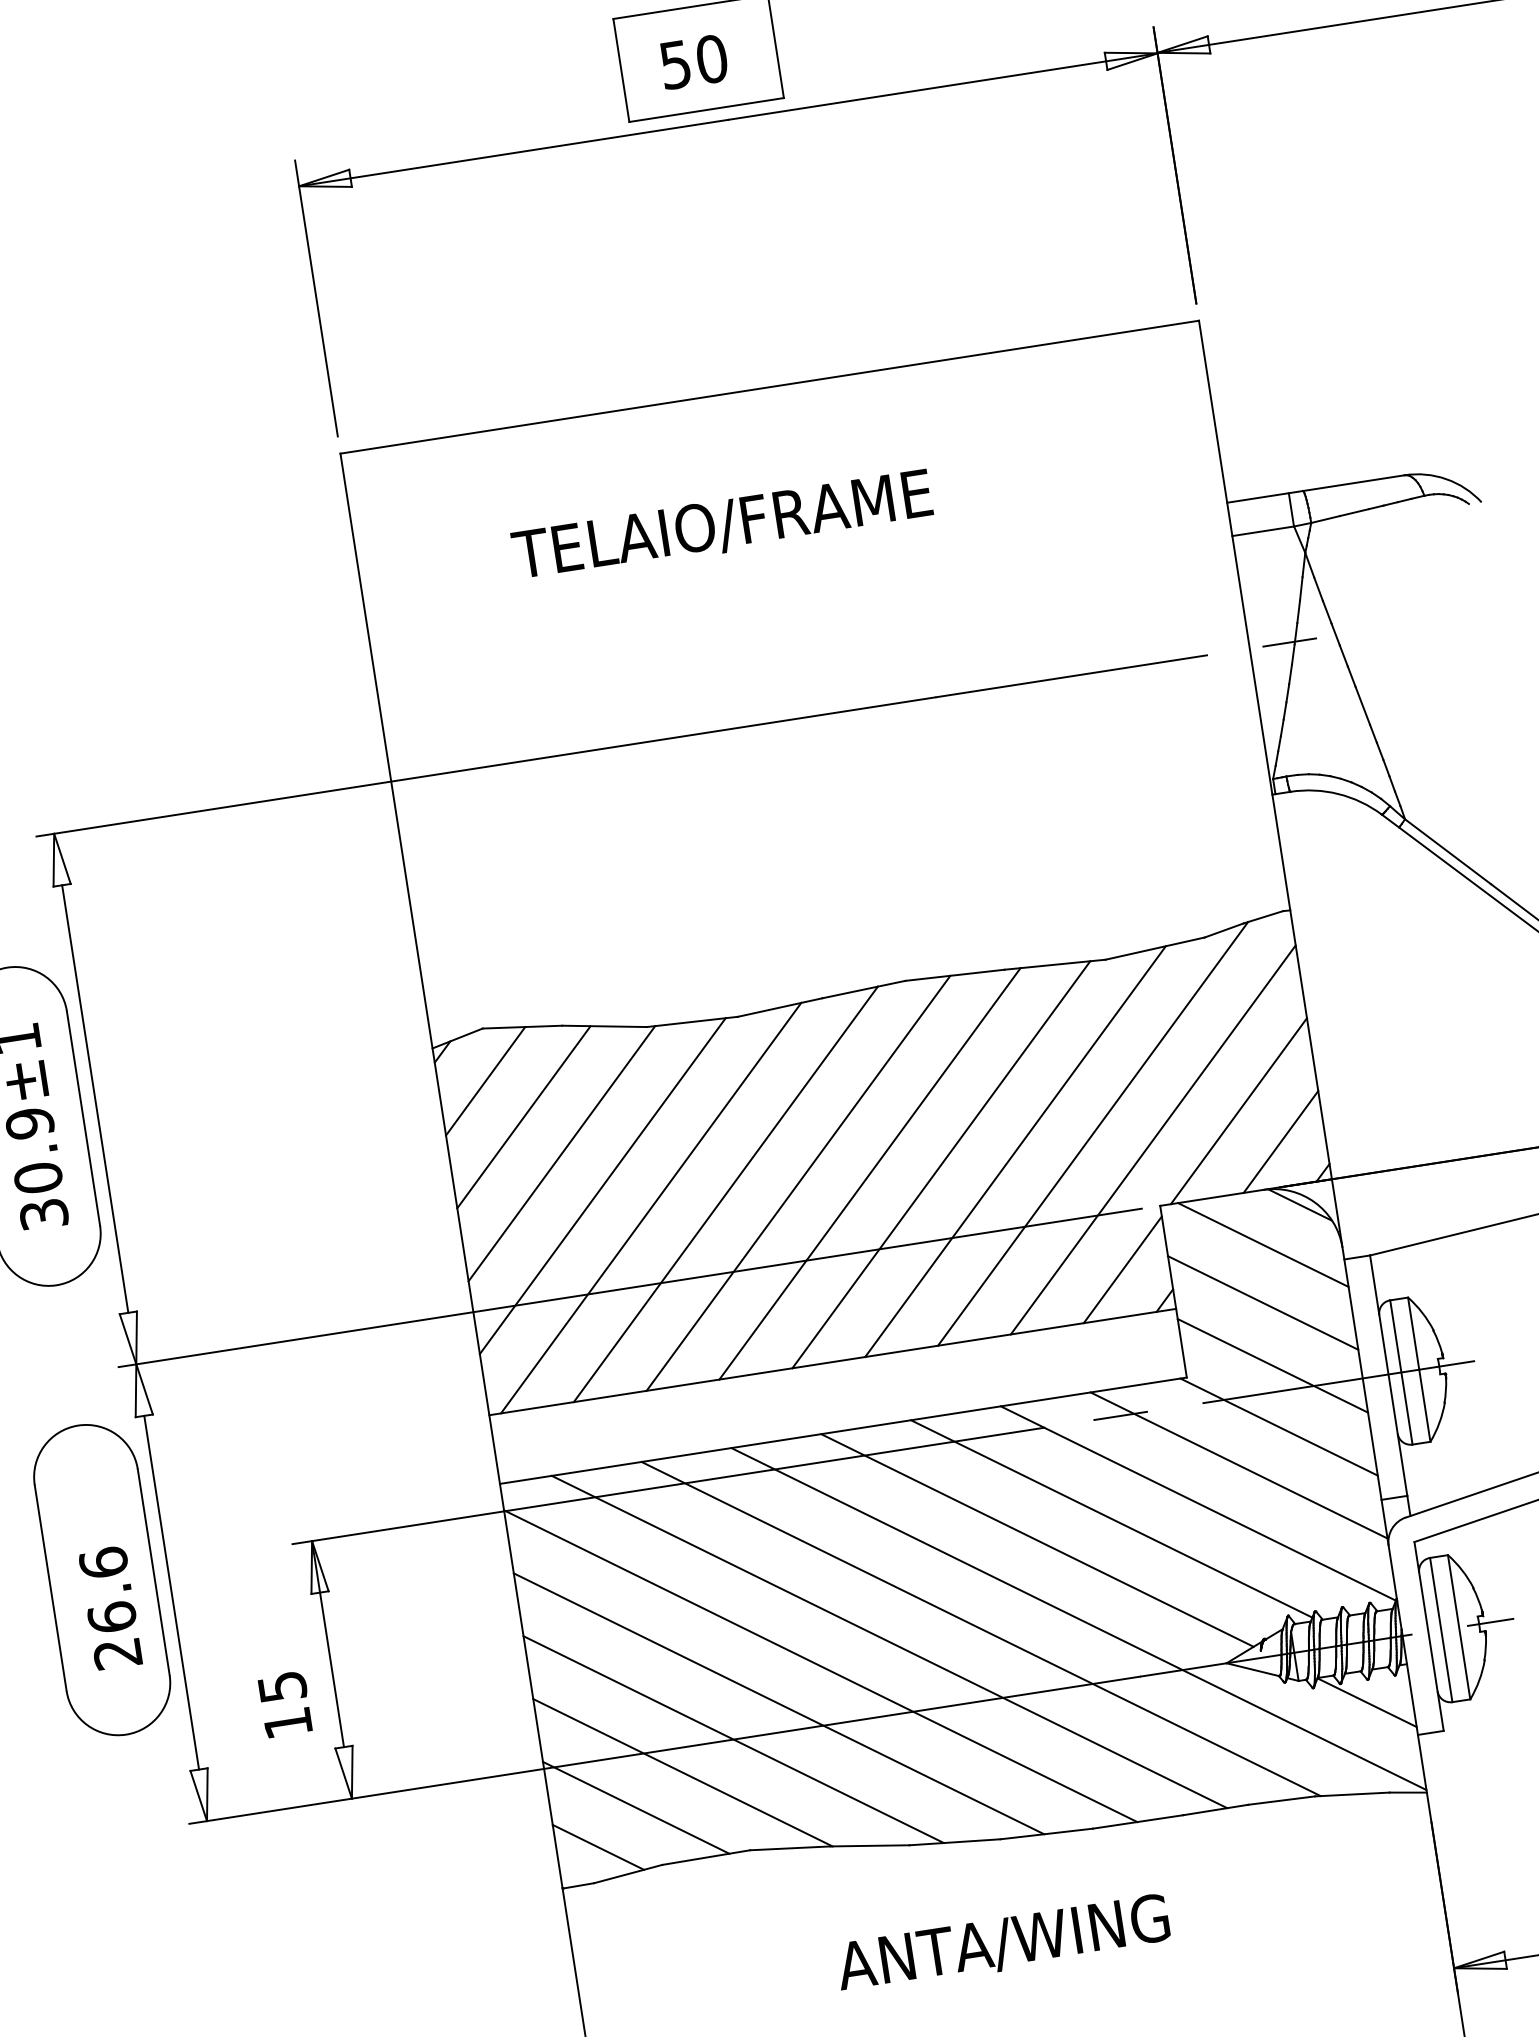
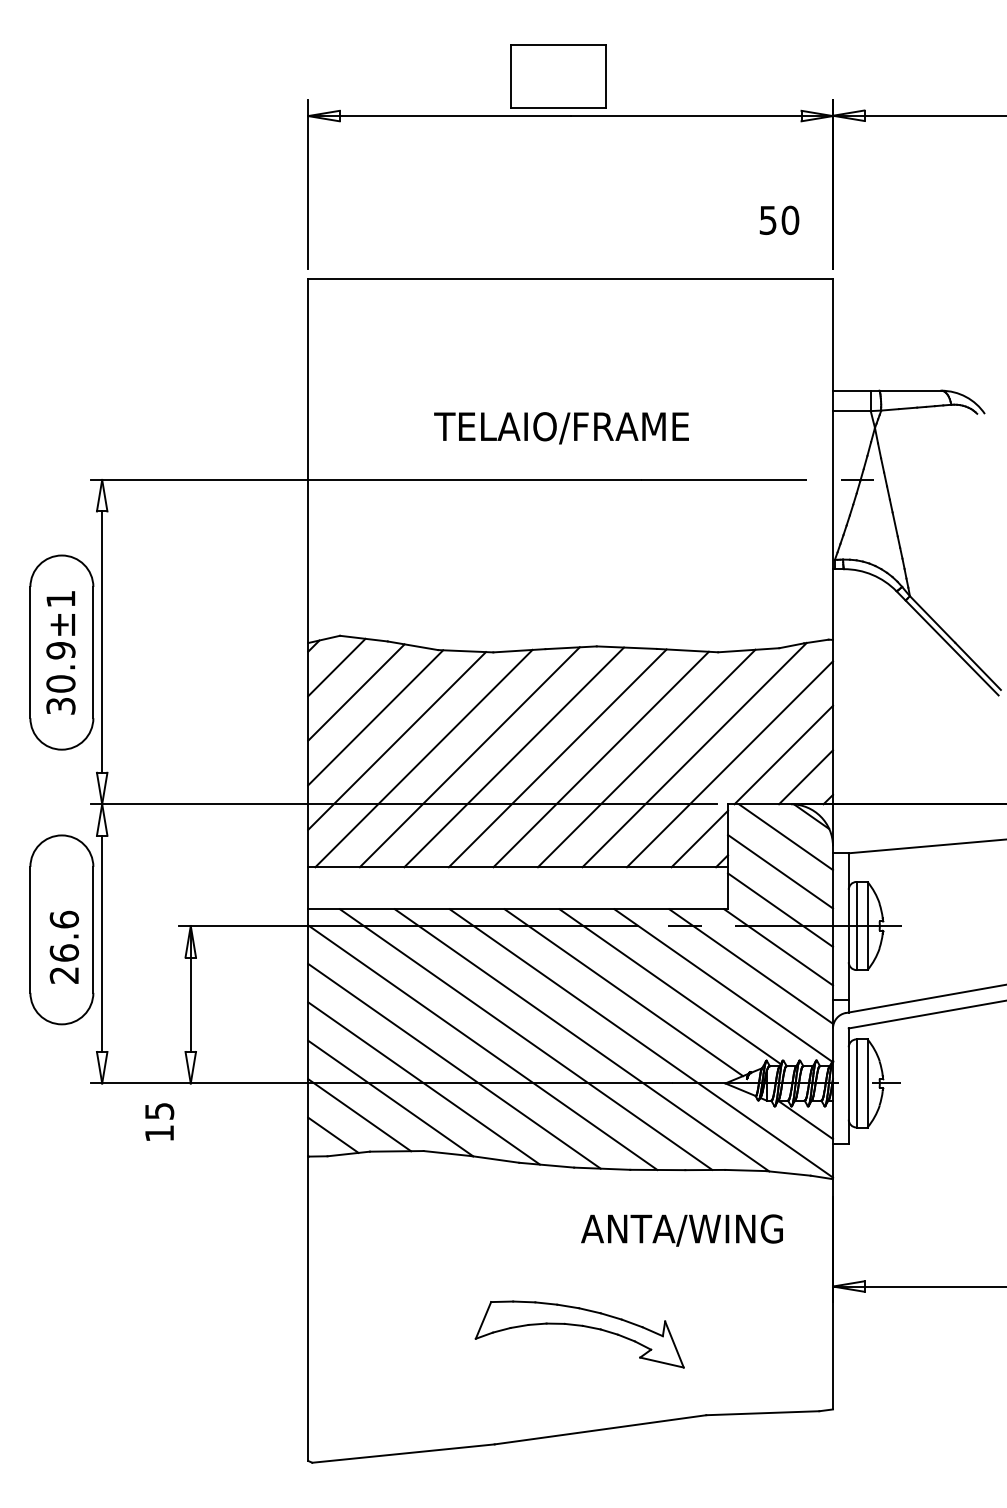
text: (693, 60) -> (779, 219), moved
text: (722, 526) -> (561, 428), moved
text: (284, 1703) -> (159, 1121), moved
text: (1002, 1944) -> (681, 1230), moved

